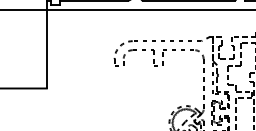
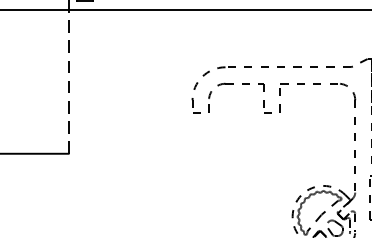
line: (46, 48) -> (67, 80), solid -> dashed

